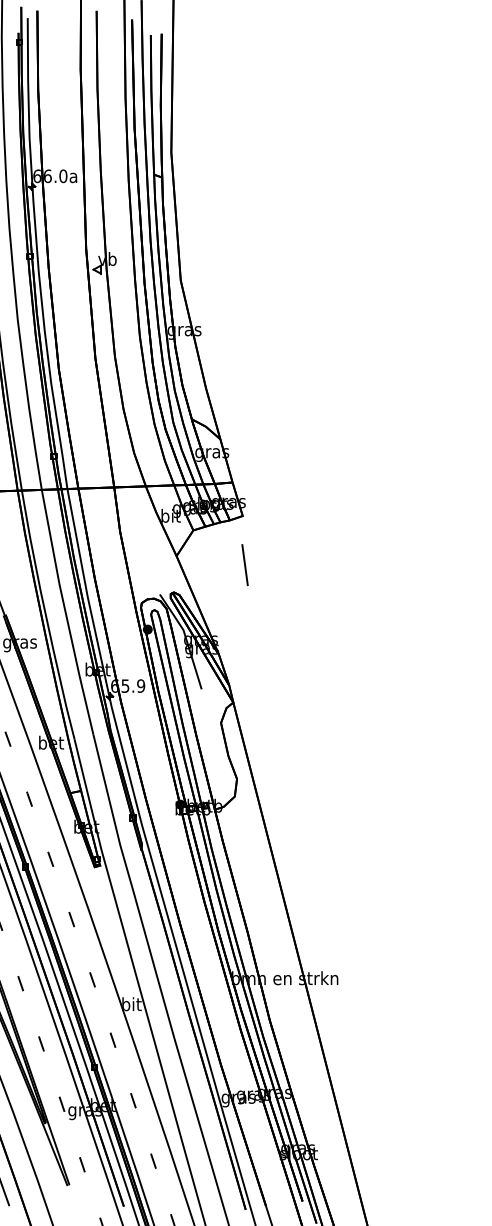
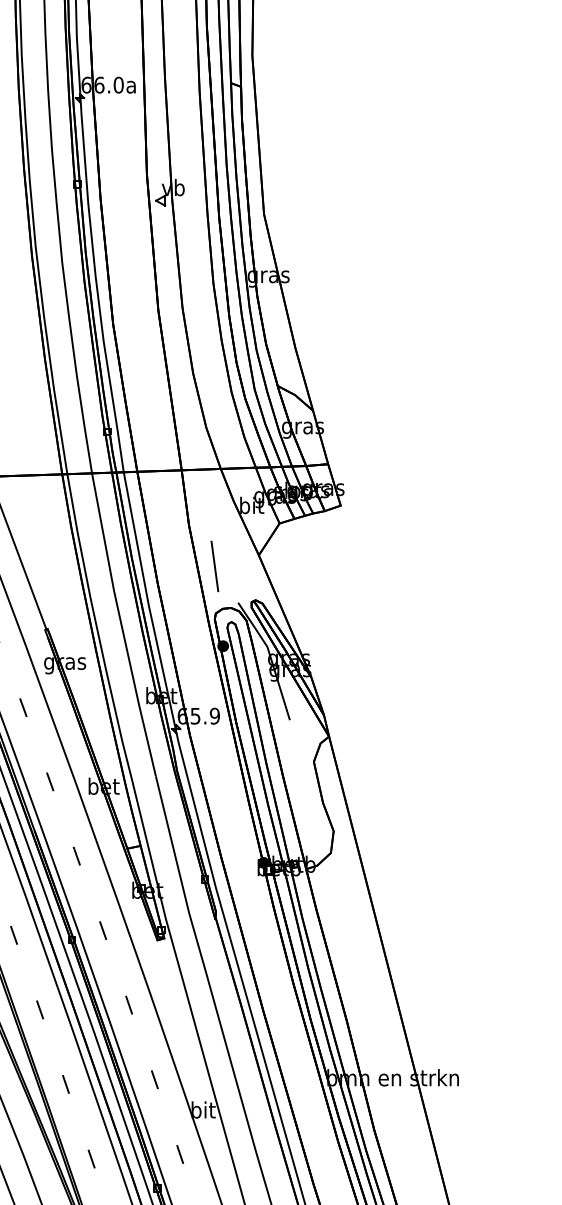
line: (244, 564) -> (214, 565), moved

